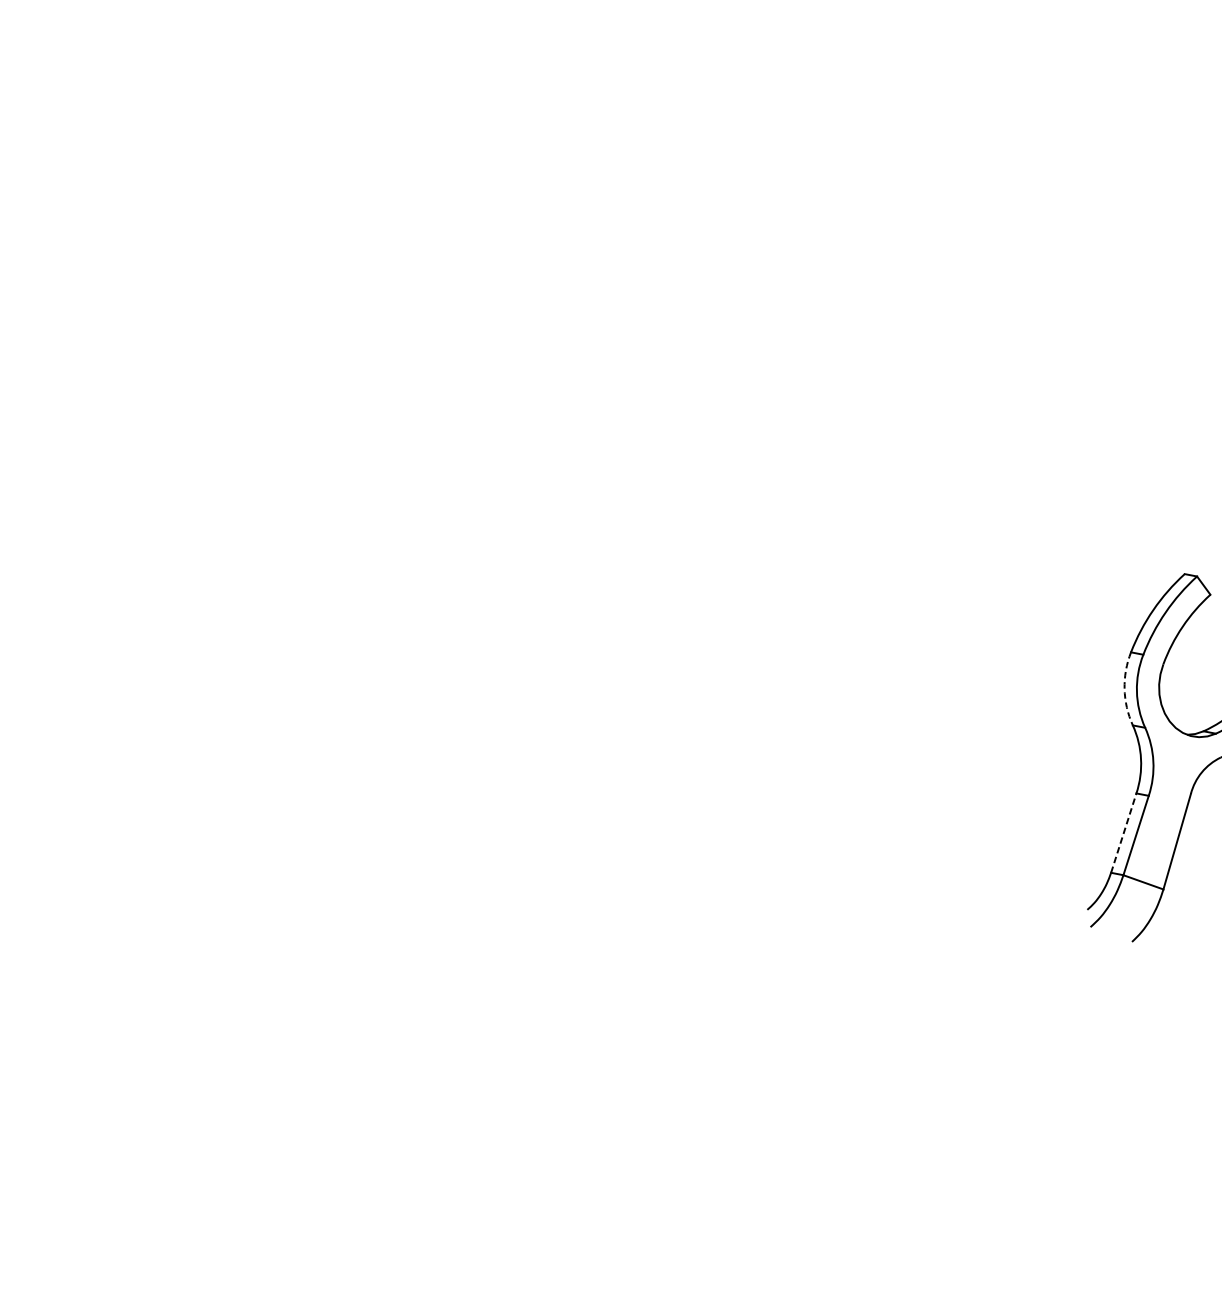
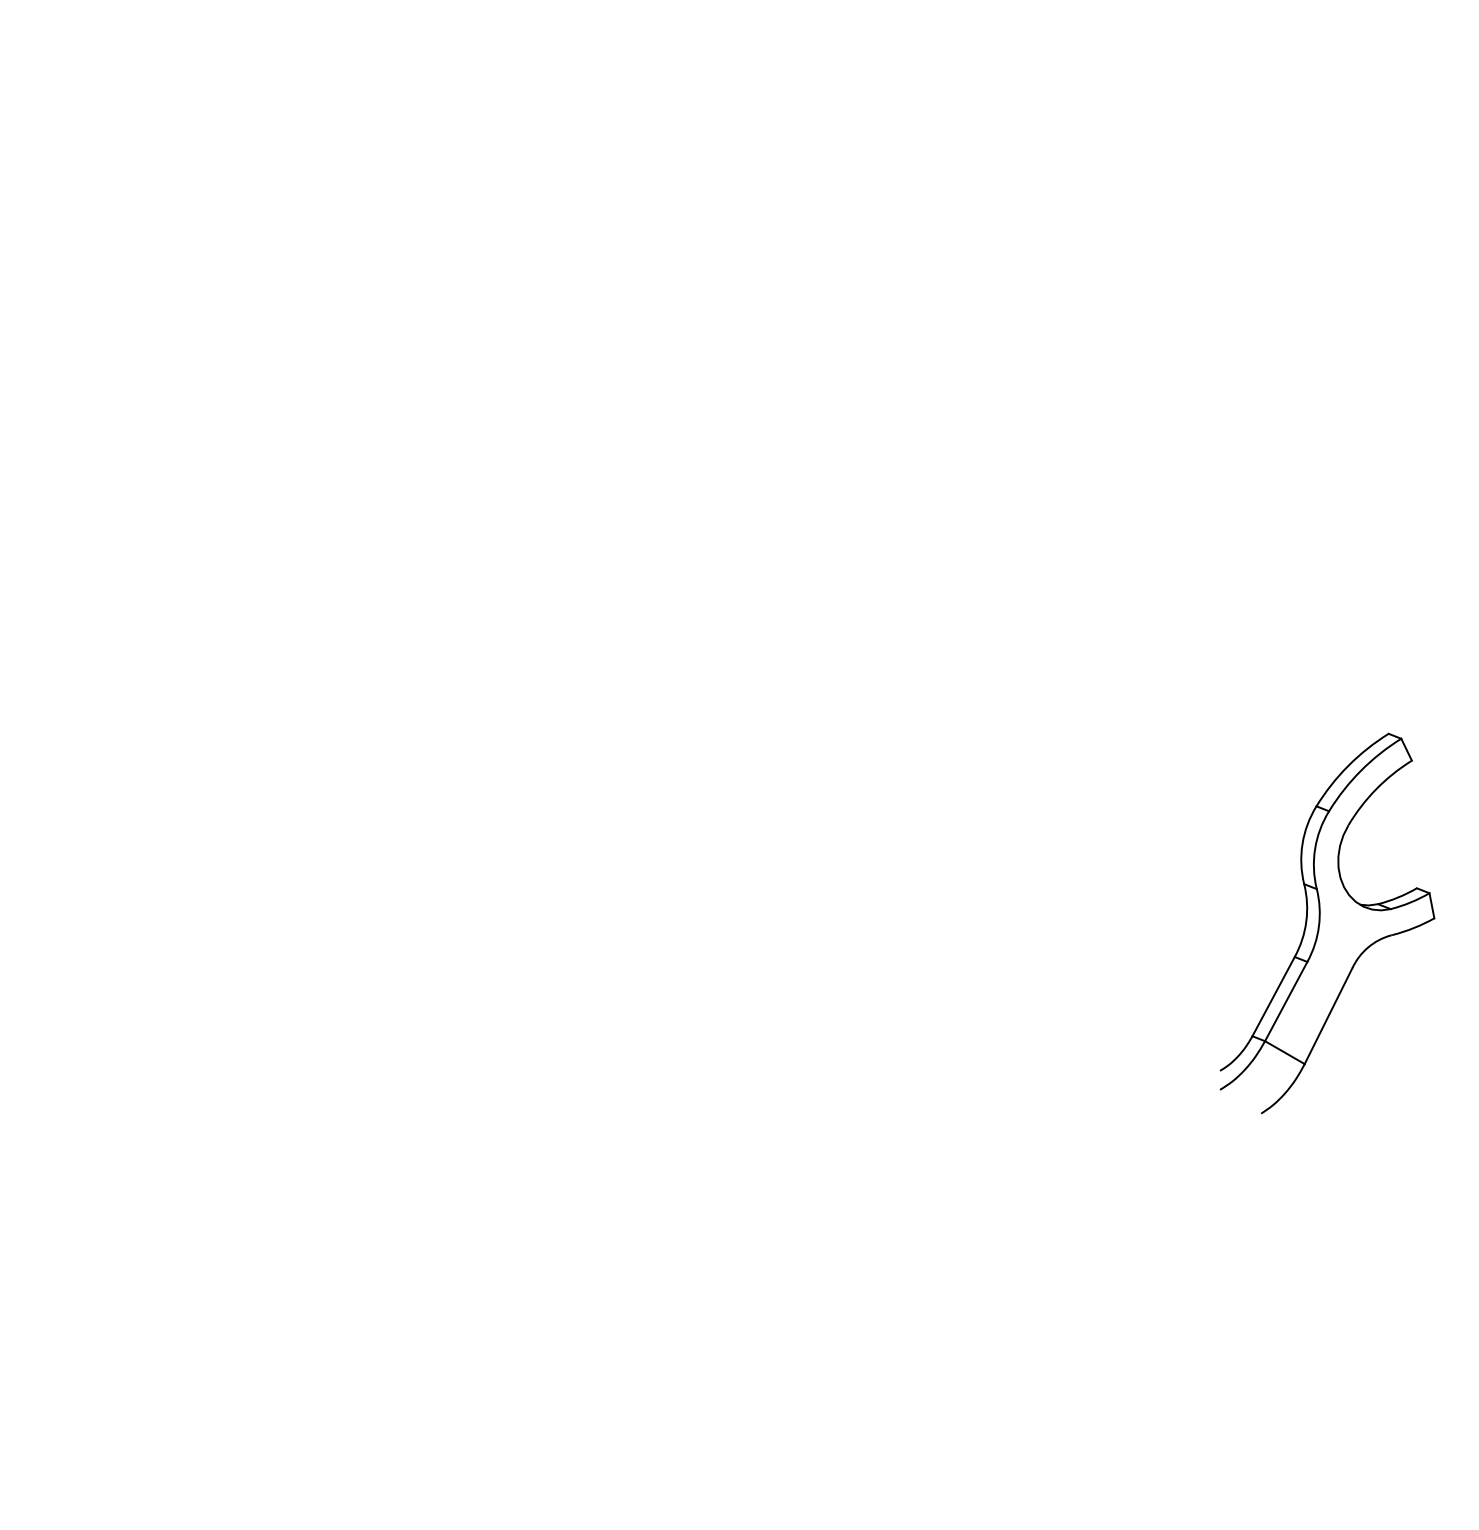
arc: (1124, 689) -> (1302, 844), dashed -> solid
line: (1123, 833) -> (1273, 996), dashed -> solid

